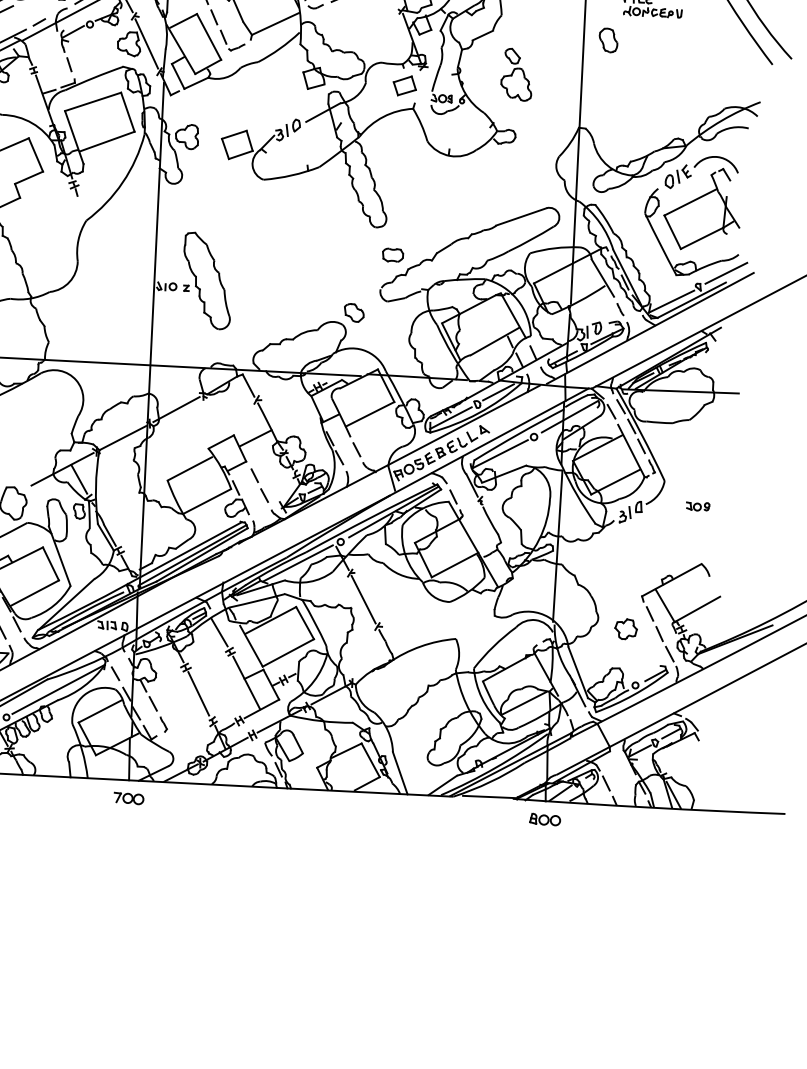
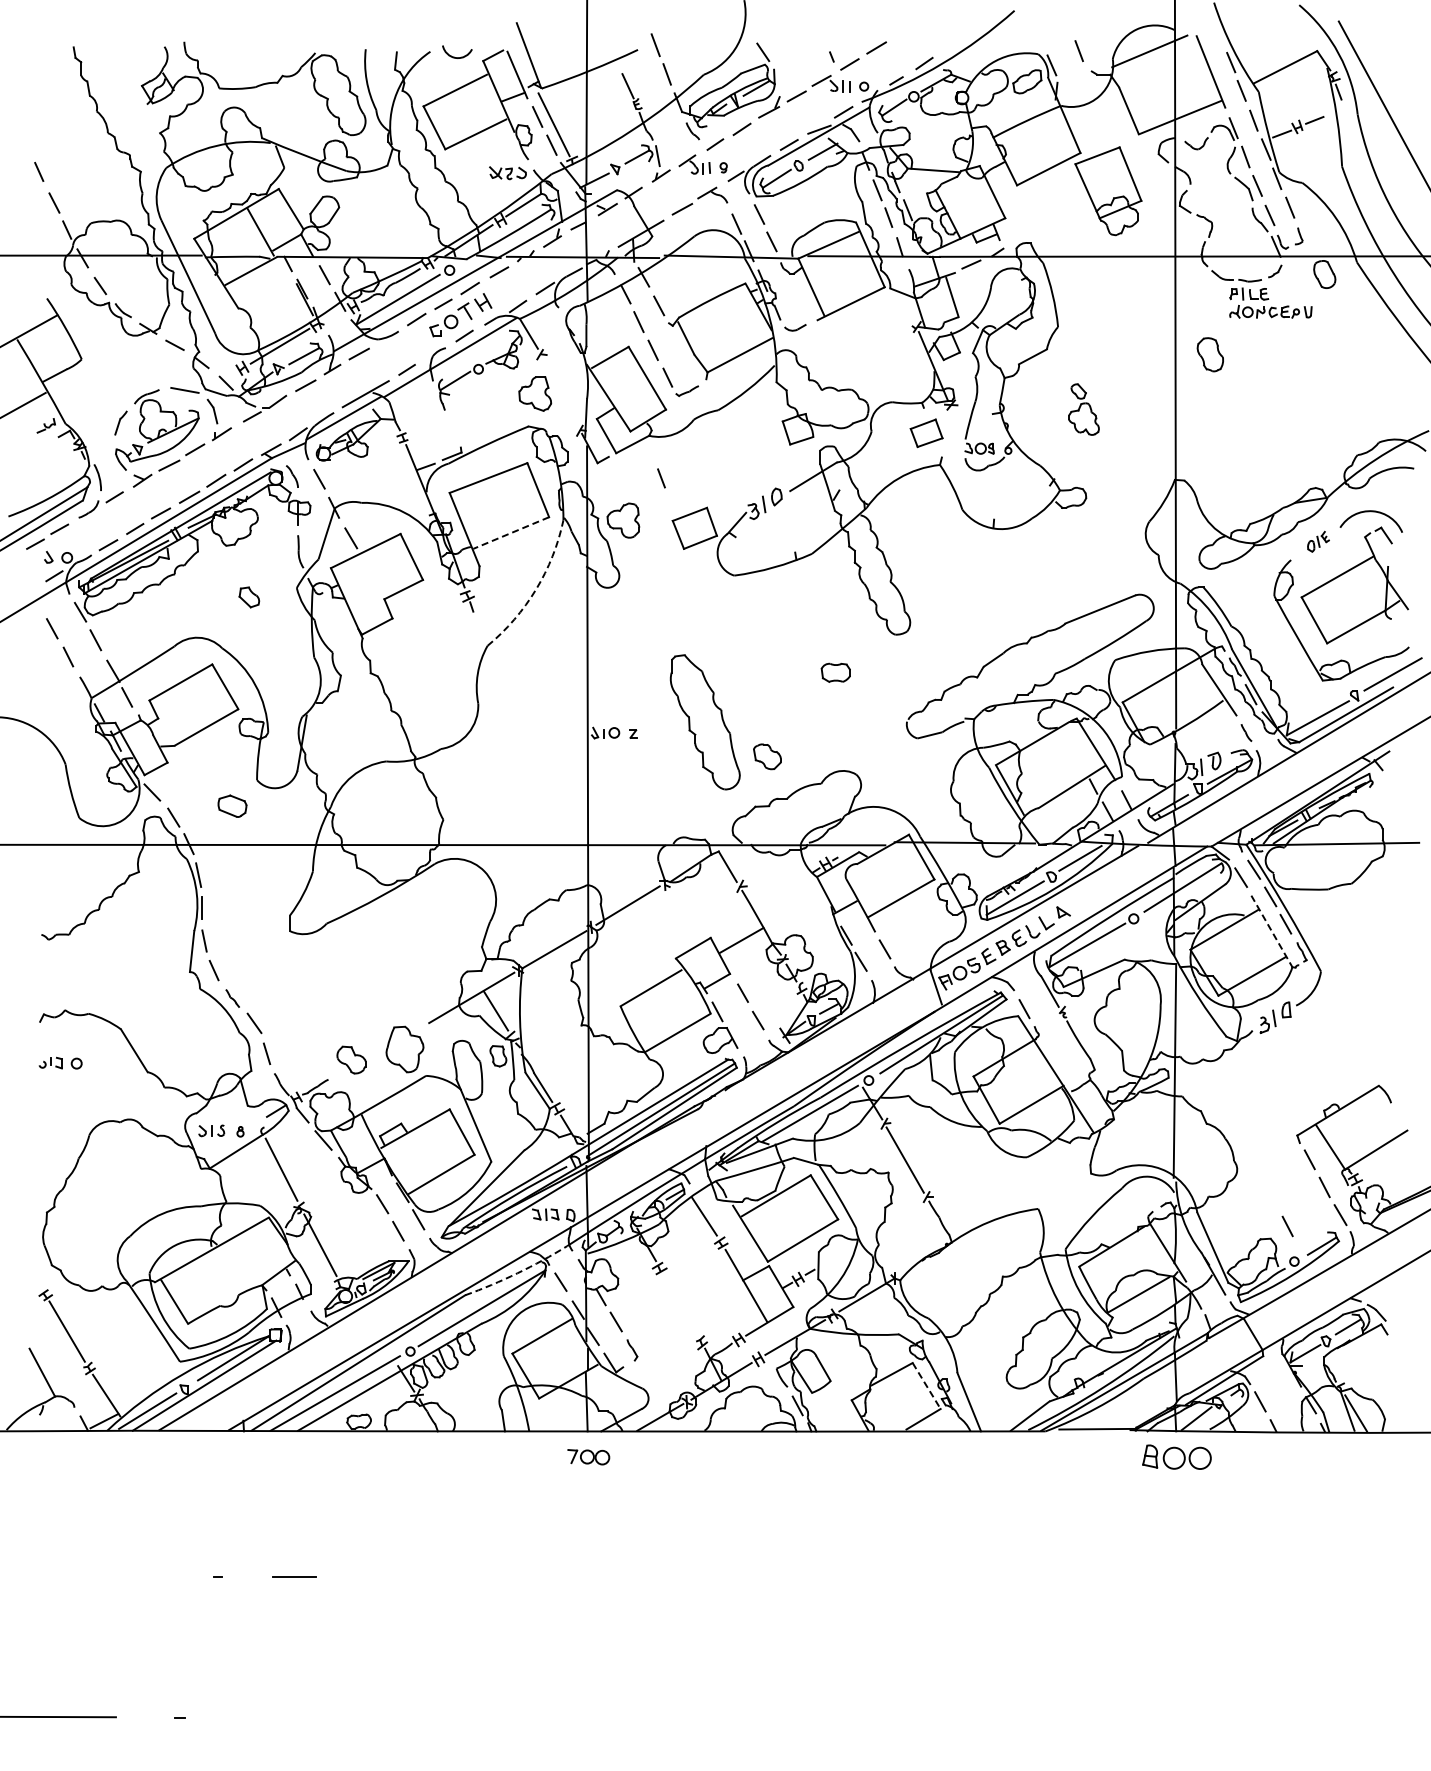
line: (146, 43) -> (559, 392), removed
line: (69, 64) -> (661, 478), moved
part: (516, 74) -> (1083, 409), size x0.7
line: (106, 141) -> (510, 533), solid -> dashed
part: (678, 176) -> (1318, 541), size x0.6
arc: (123, 182) -> (536, 589), solid -> dashed
part: (392, 255) -> (835, 672), moved
part: (206, 281) -> (704, 722), moved
part: (354, 312) -> (767, 756), moved
line: (631, 450) -> (1272, 931), solid -> dashed
part: (697, 506) -> (1369, 1004), removed
part: (625, 629) -> (1276, 1183), removed
line: (631, 660) -> (1287, 1226), added
arc: (85, 666) -> (517, 1273), solid -> dashed
line: (198, 693) -> (679, 1304), removed
line: (370, 760) -> (926, 1386), solid -> dashed
part: (545, 819) -> (1176, 1456), size x1.6

